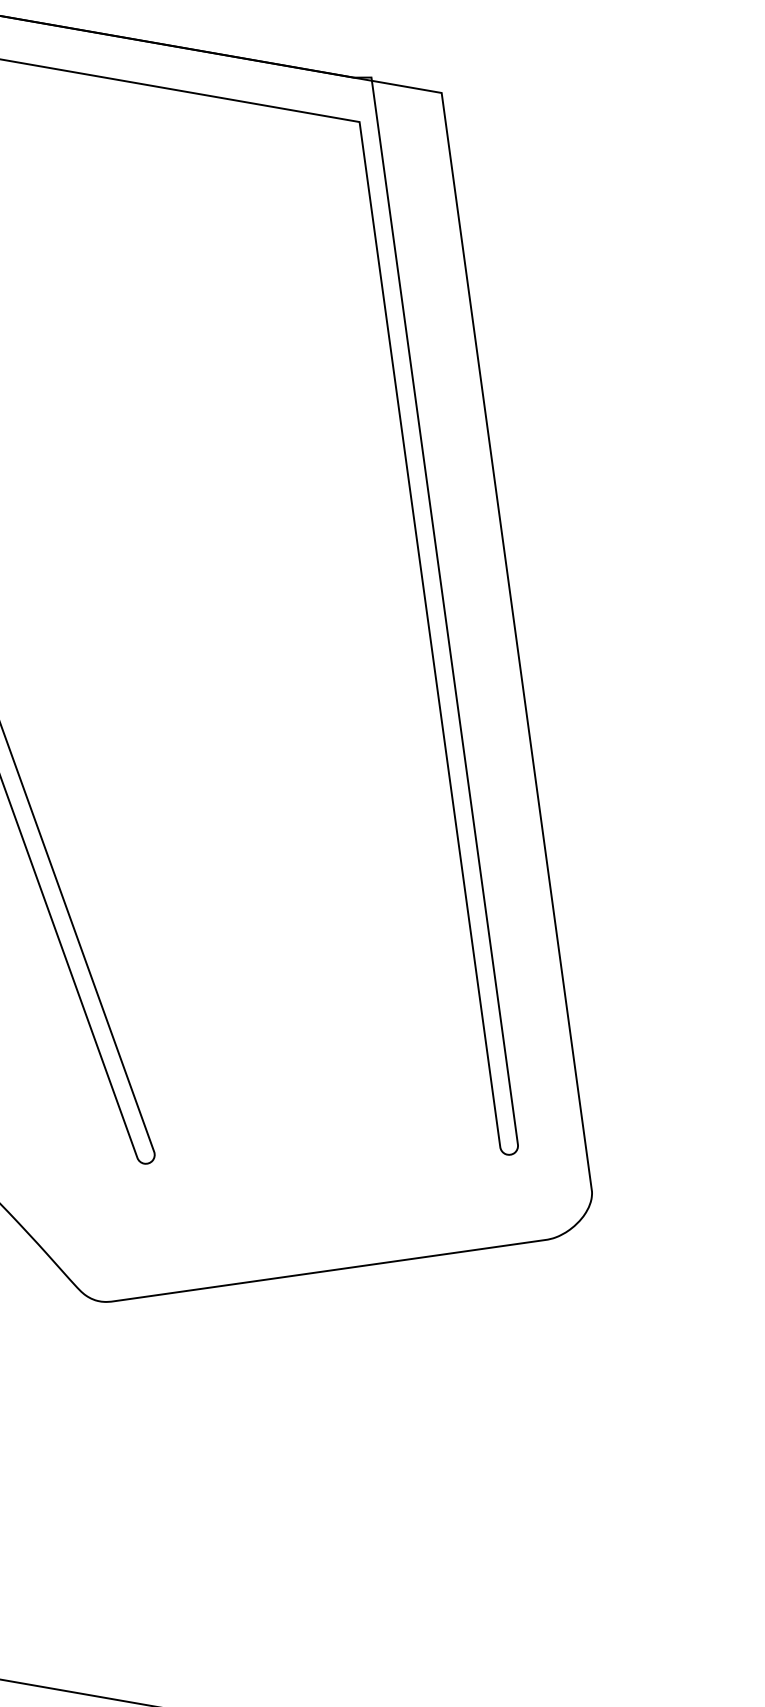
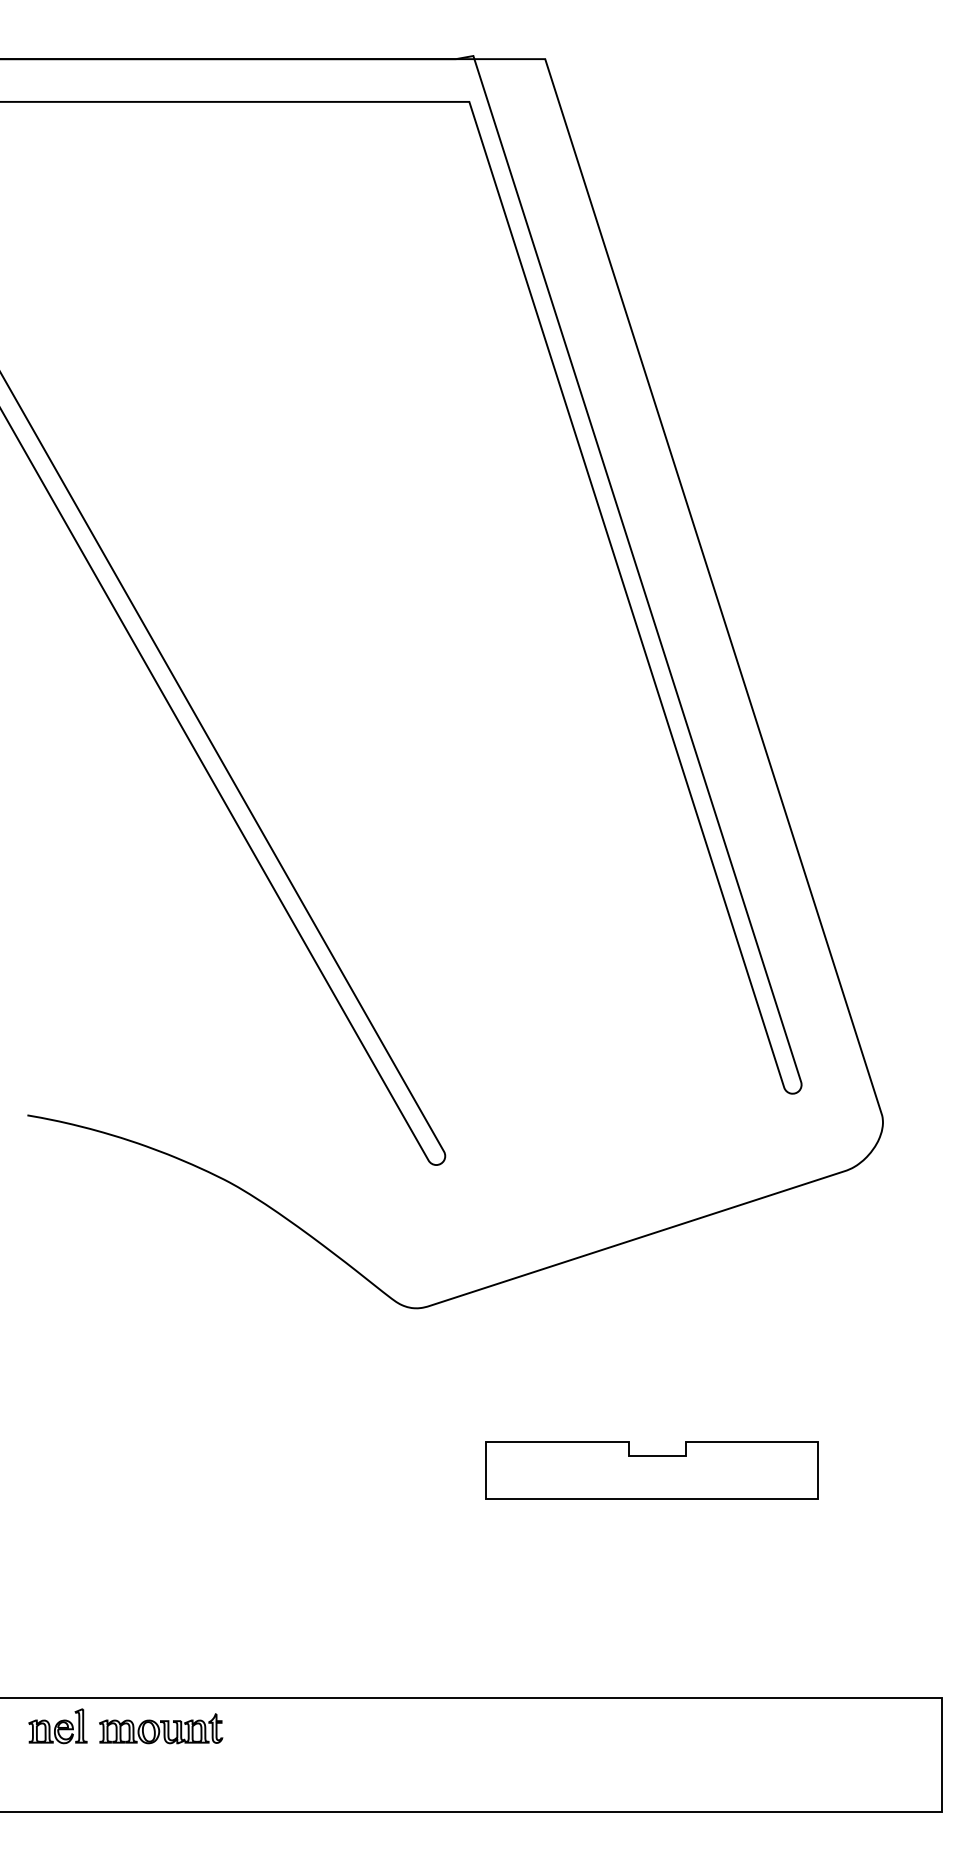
part: (303, 1501) -> (651, 1470), added

